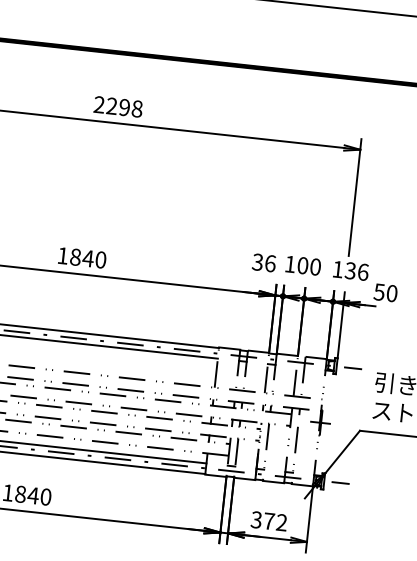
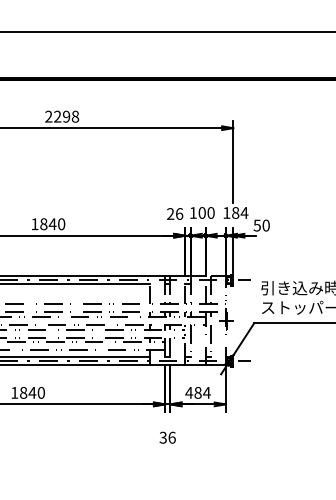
text: (257, 261) -> (170, 213), 36 -> 26
text: (357, 270) -> (240, 212), 136 -> 184
text: (268, 520) -> (197, 392), 372 -> 484

